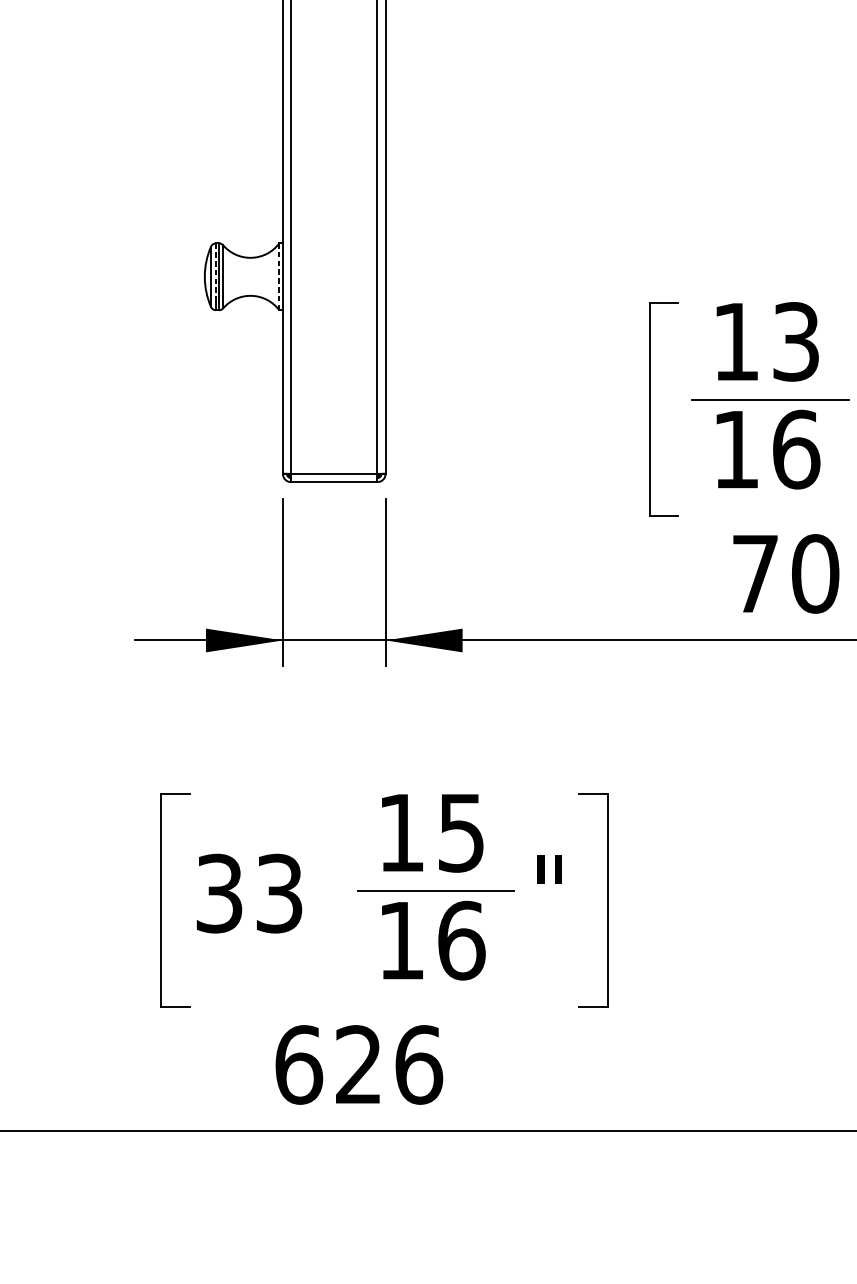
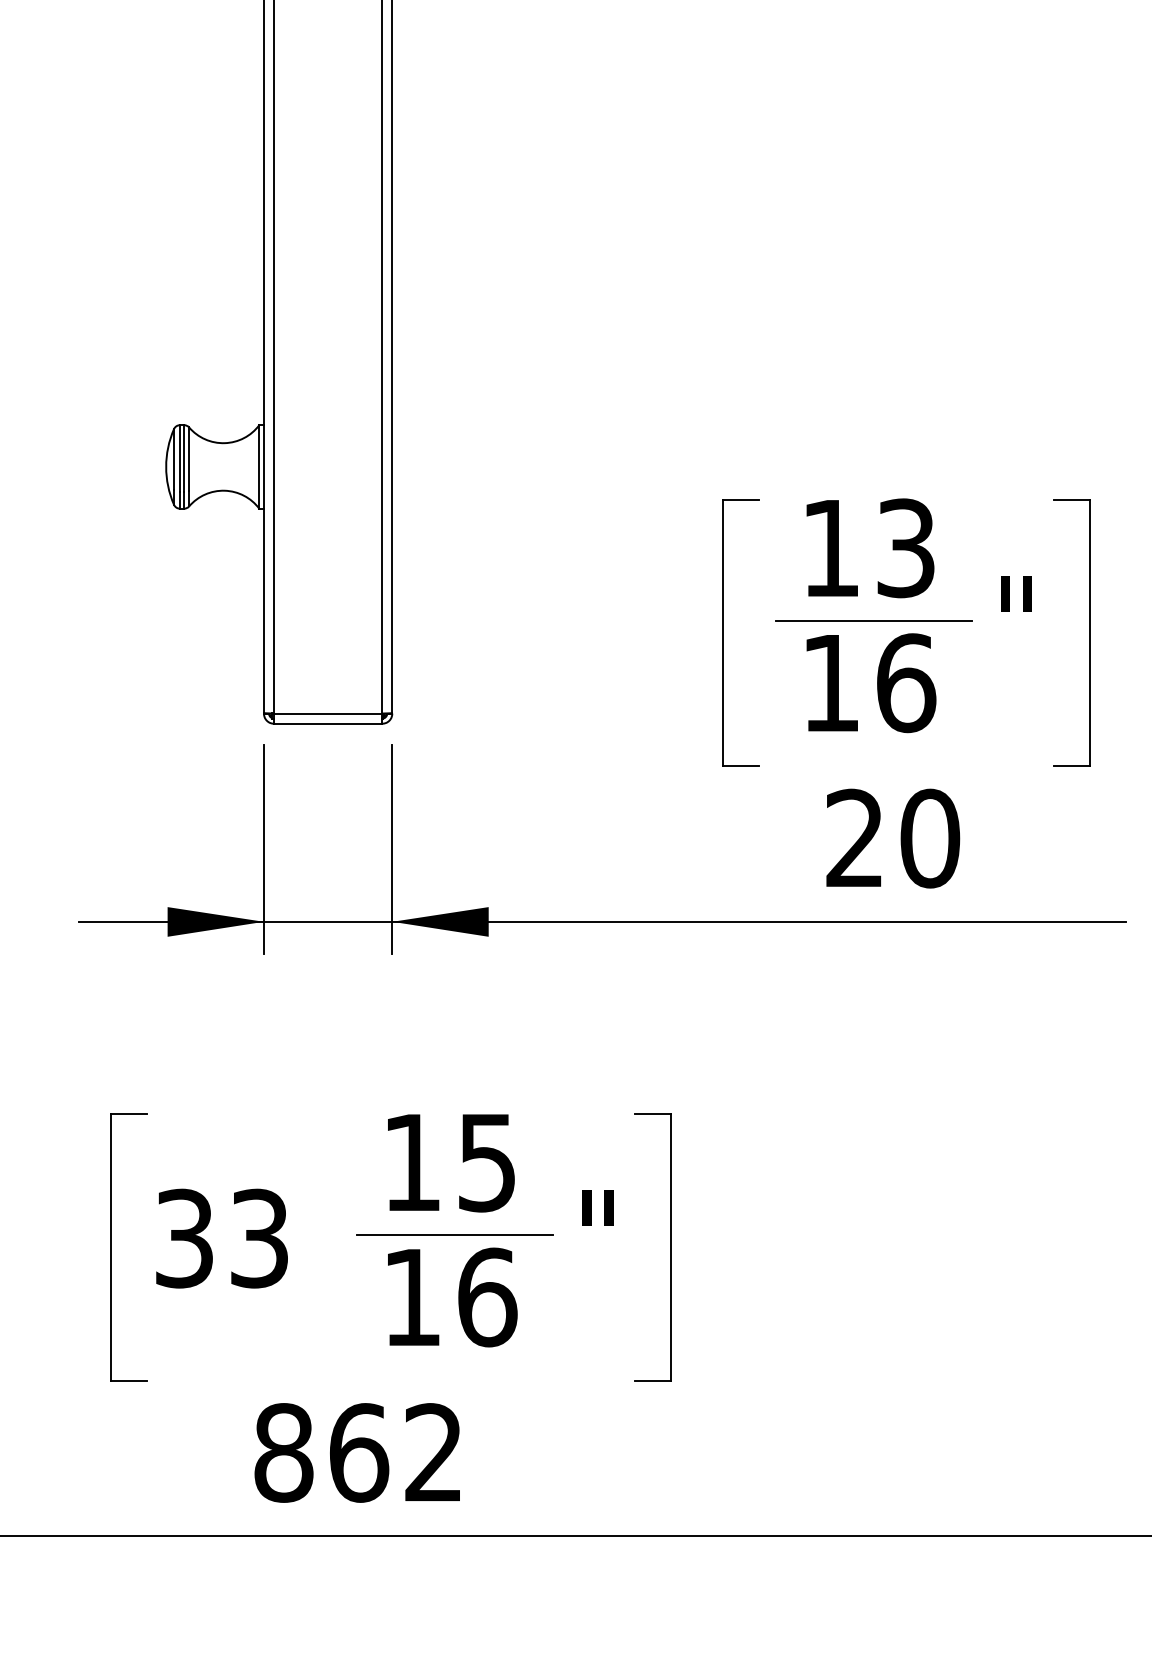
line: (215, 270) -> (179, 458), dashed -> solid
line: (279, 276) -> (259, 466), dashed -> solid
text: (754, 573) -> (854, 837), 70 -> 20
text: (359, 1064) -> (359, 1452), 626 -> 862

